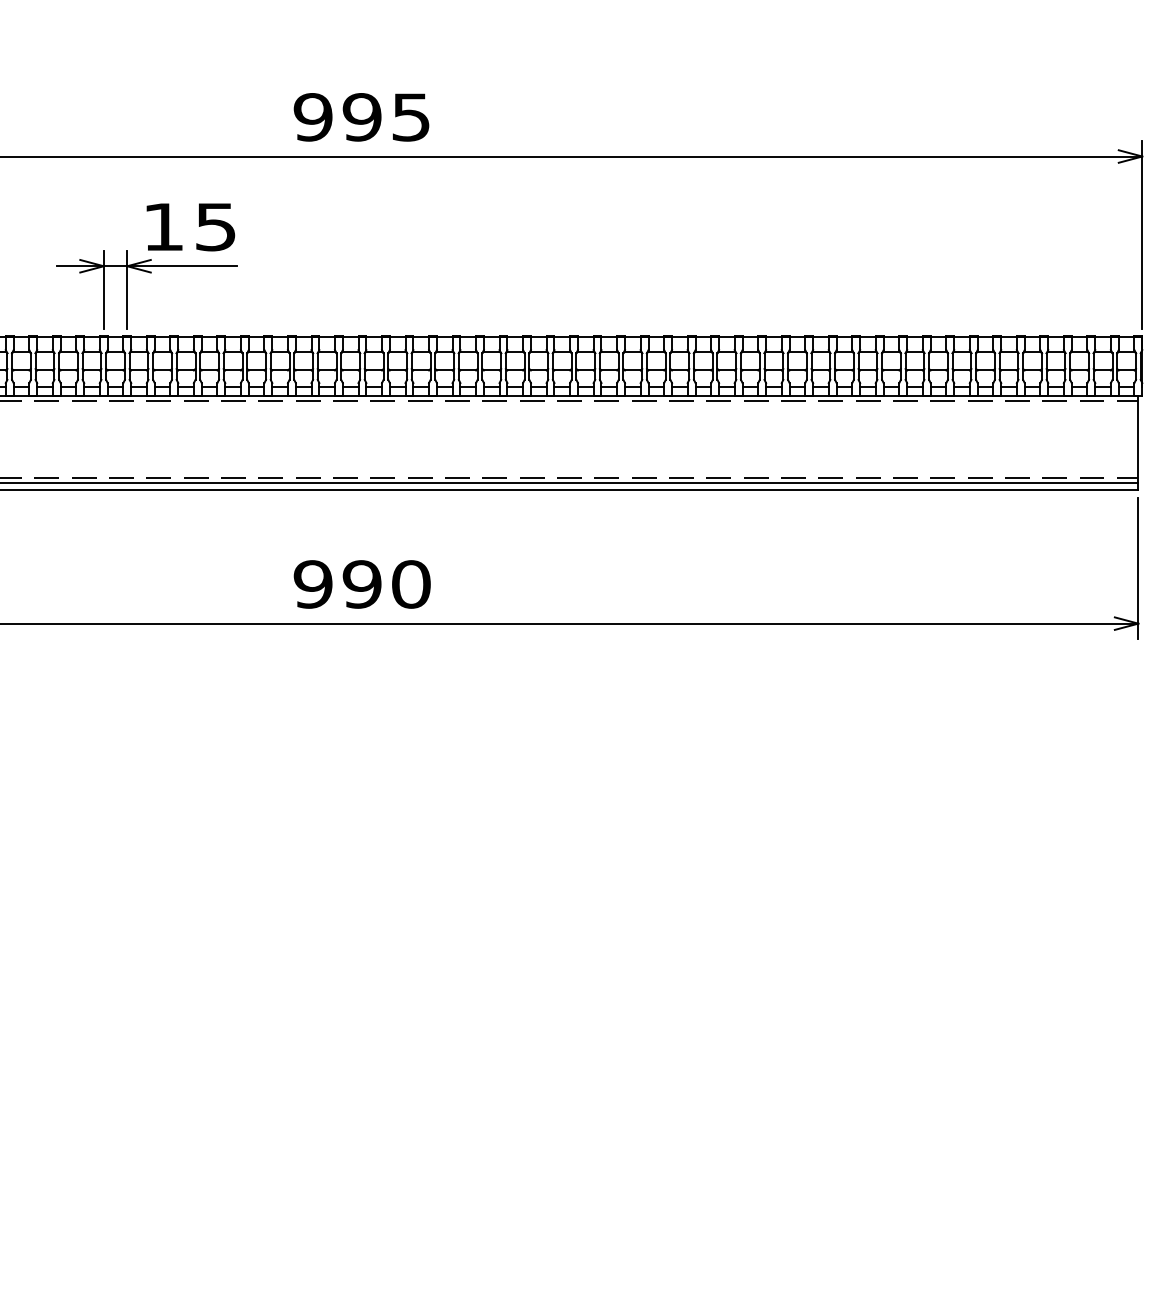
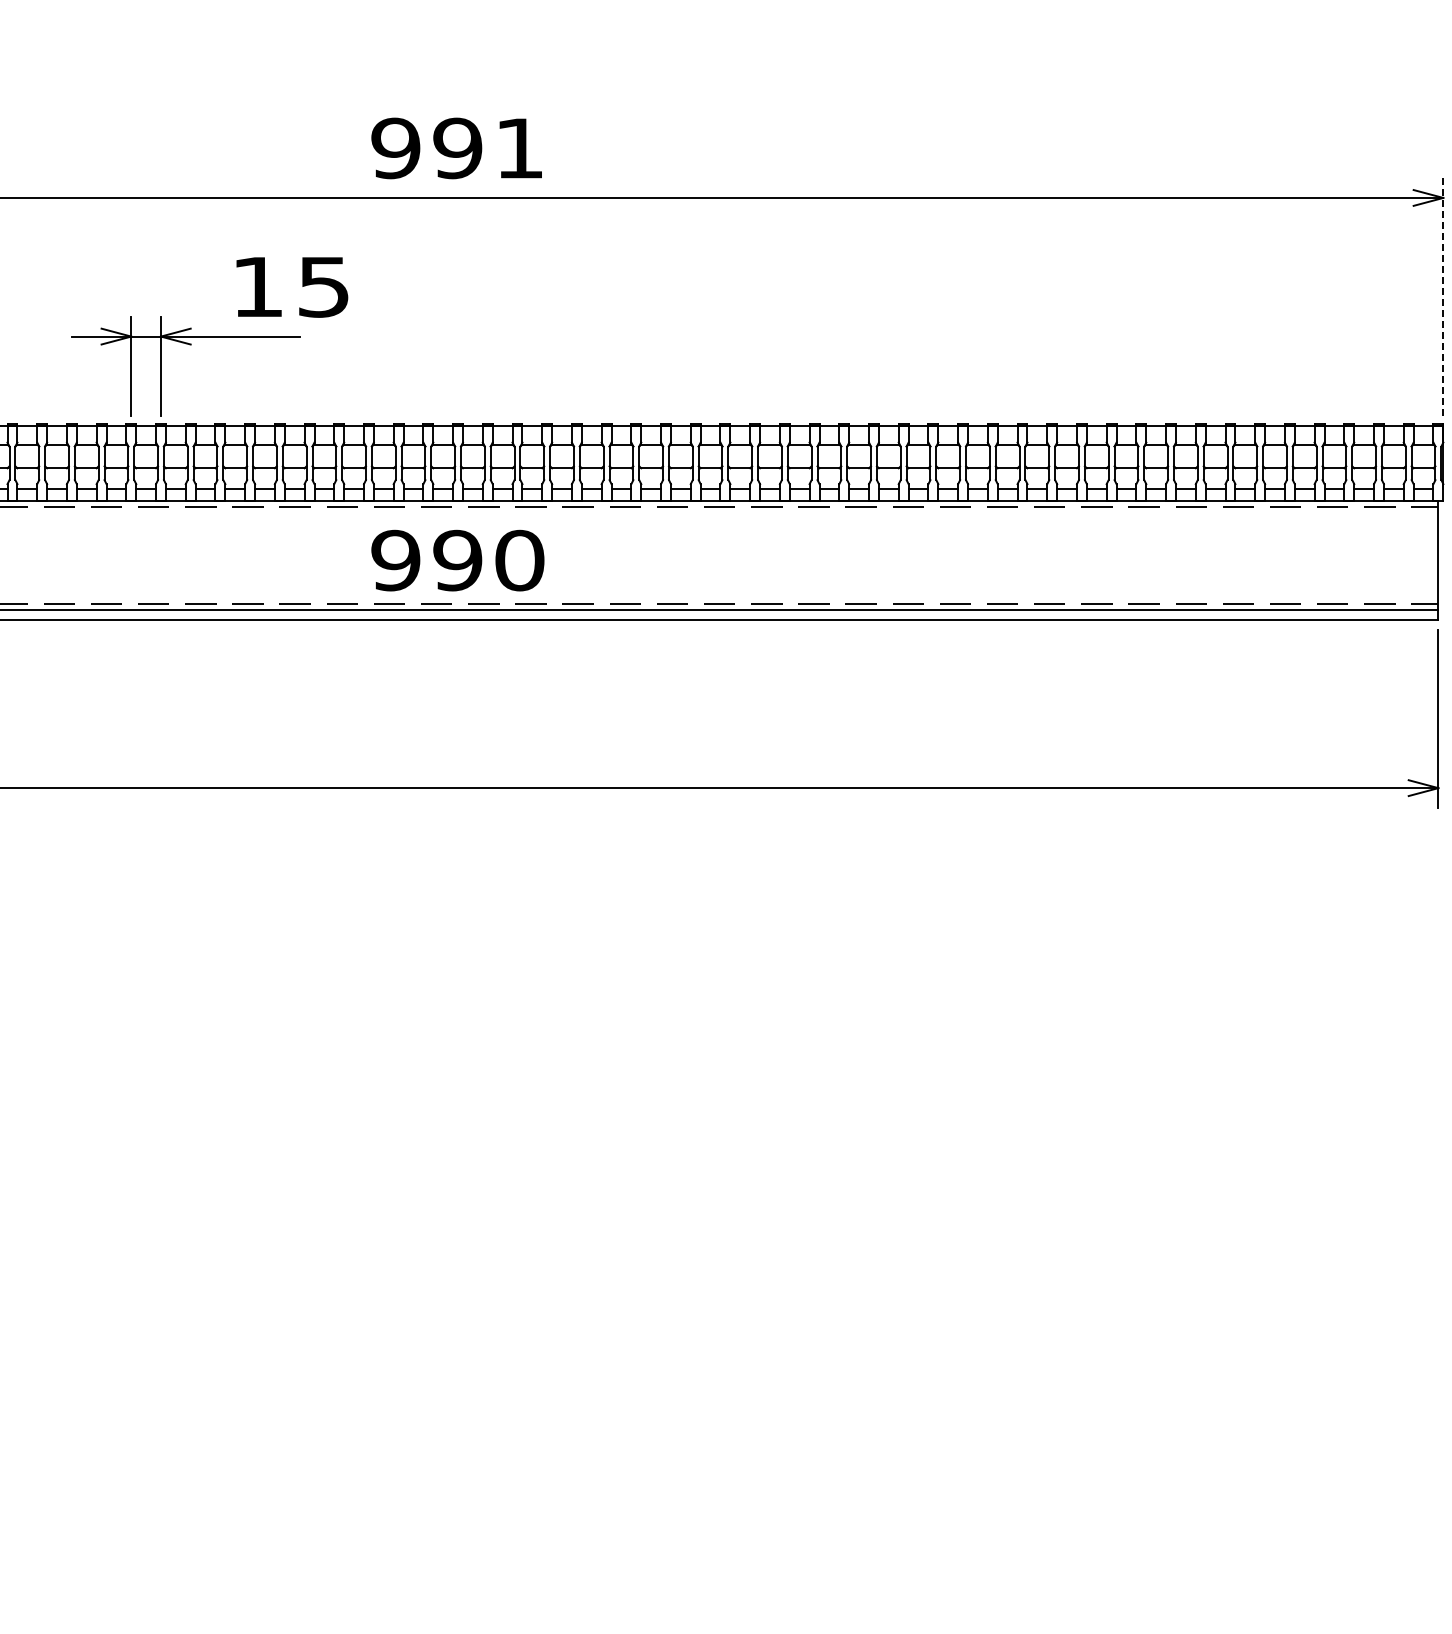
text: (411, 117) -> (519, 148), 995 -> 991
text: (191, 227) -> (292, 287), moved
line: (1142, 234) -> (1443, 296), solid -> dashed
text: (361, 584) -> (457, 560), moved

